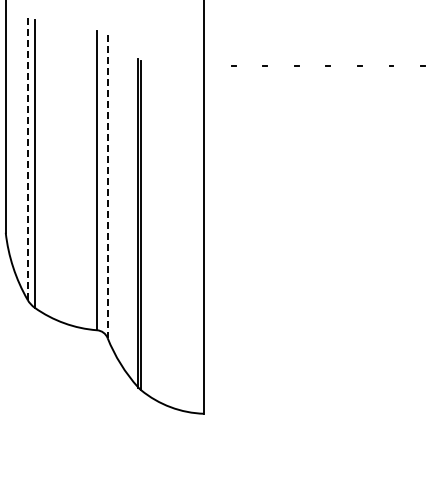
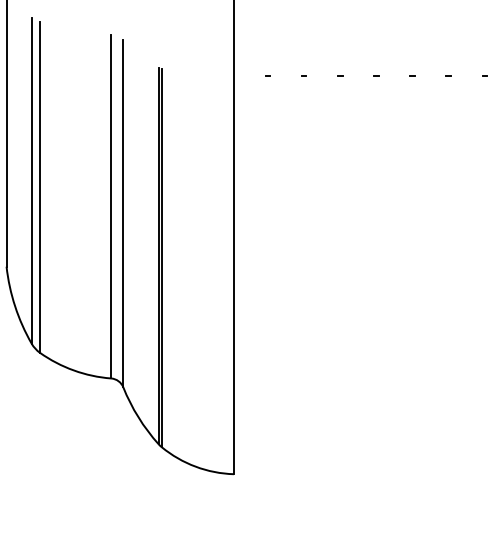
line: (27, 157) -> (31, 180), dashed -> solid
line: (107, 186) -> (123, 213), dashed -> solid

